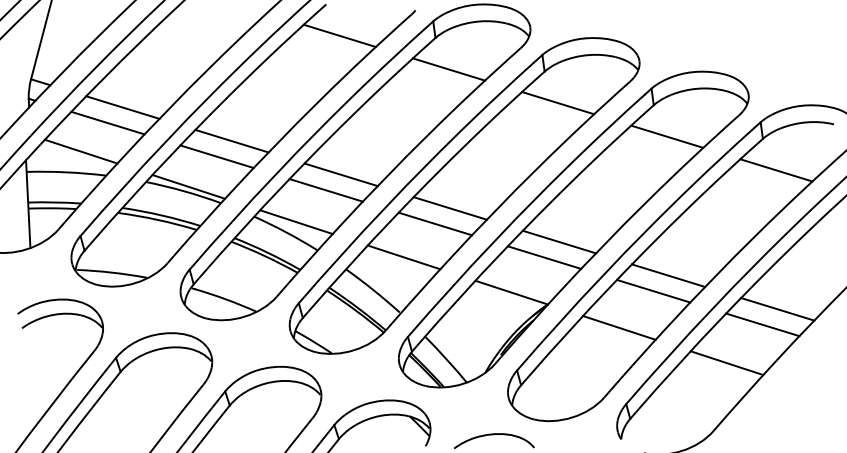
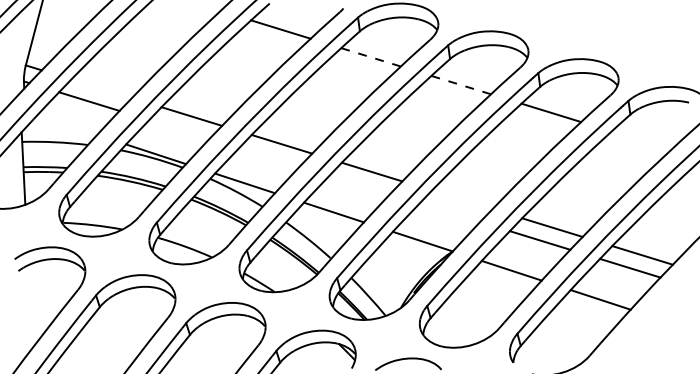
line: (449, 69) -> (371, 57), solid -> dashed
line: (558, 103) -> (461, 85), solid -> dashed
line: (122, 107) -> (101, 88), removed
line: (80, 151) -> (66, 125), removed
line: (216, 156) -> (179, 129), removed
line: (776, 170) -> (641, 140), removed
line: (325, 190) -> (269, 157), removed
line: (435, 223) -> (359, 184), removed
line: (559, 241) -> (462, 199), removed
line: (544, 257) -> (449, 212), removed

